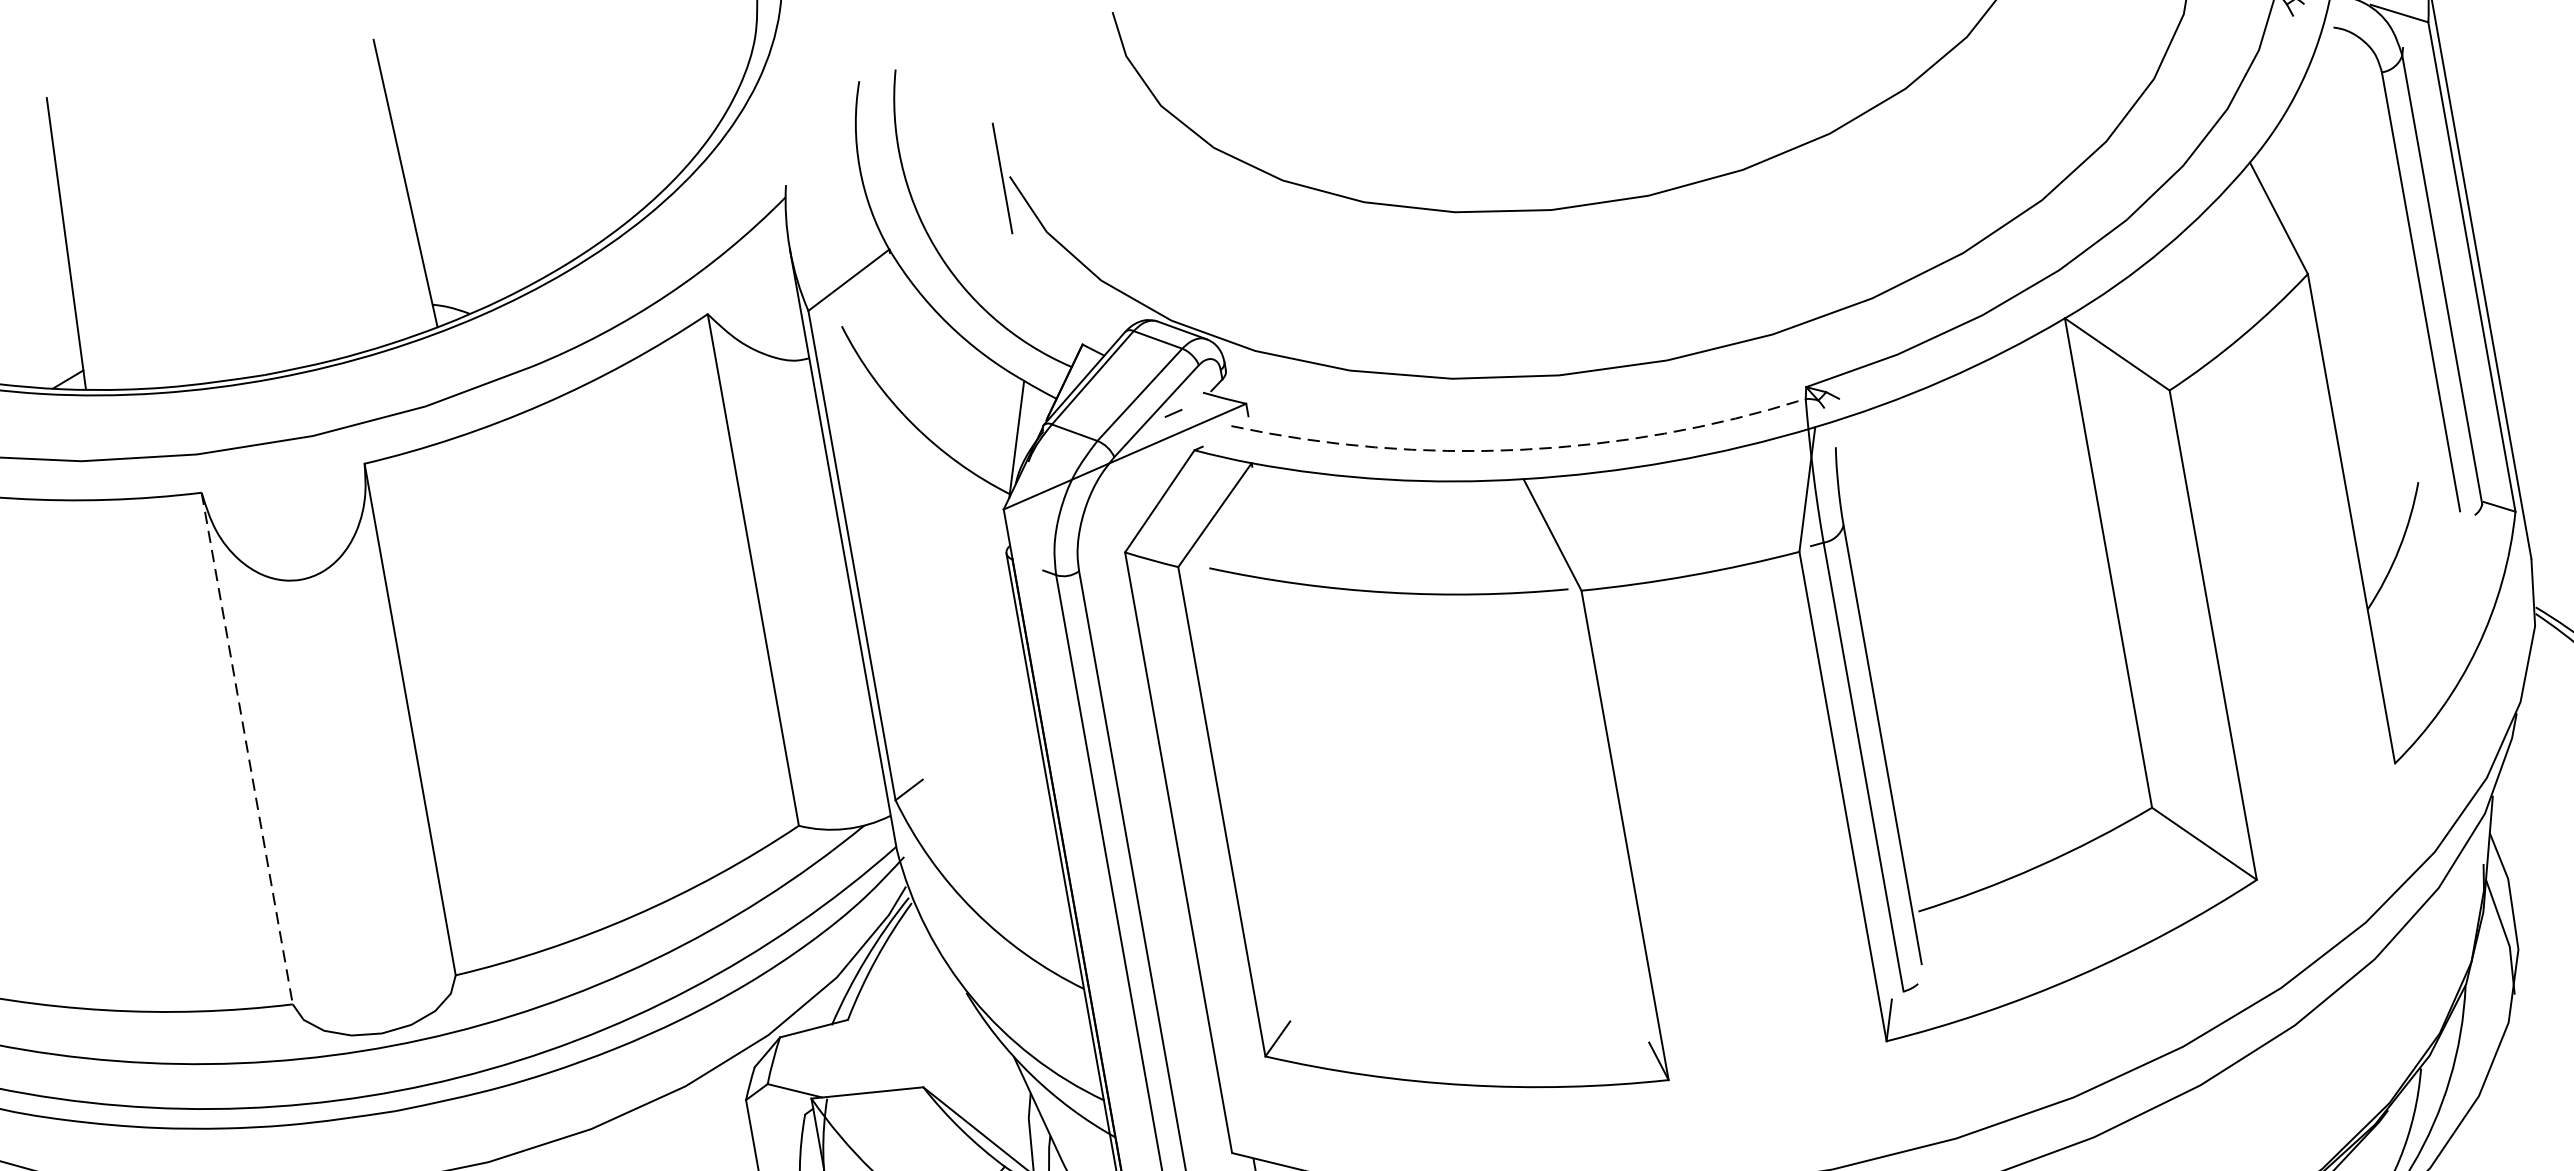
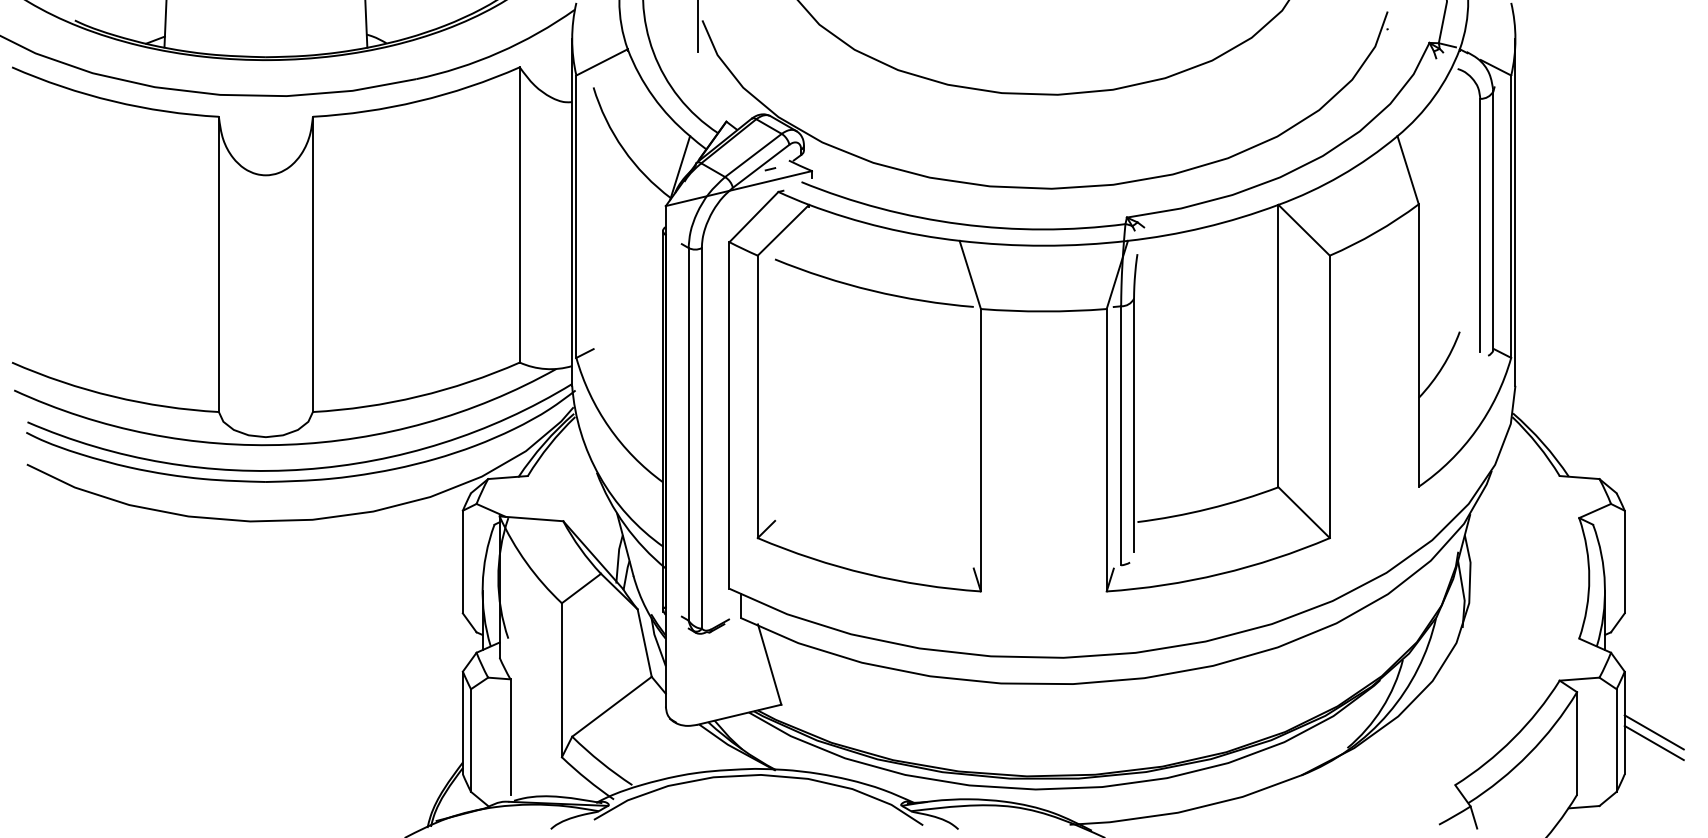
arc: (1519, 450) -> (960, 224), dashed -> solid
line: (246, 748) -> (218, 264), dashed -> solid

